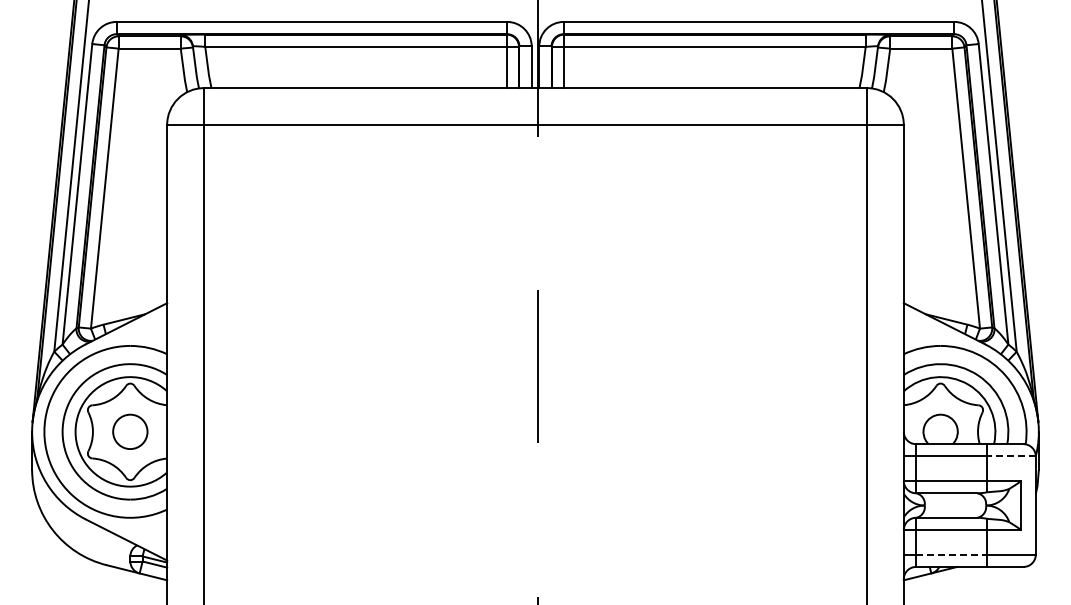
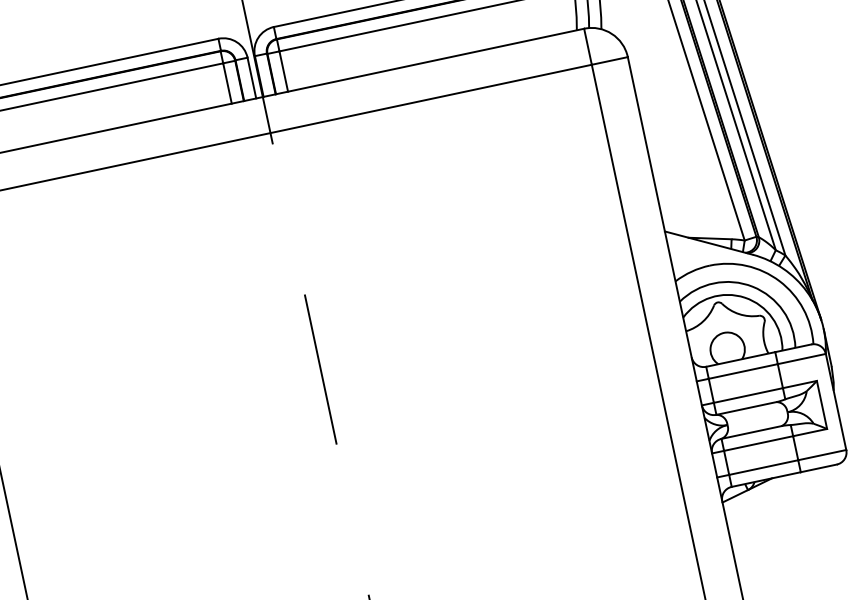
line: (1011, 456) -> (802, 359), dashed -> solid
line: (951, 554) -> (763, 467), dashed -> solid

